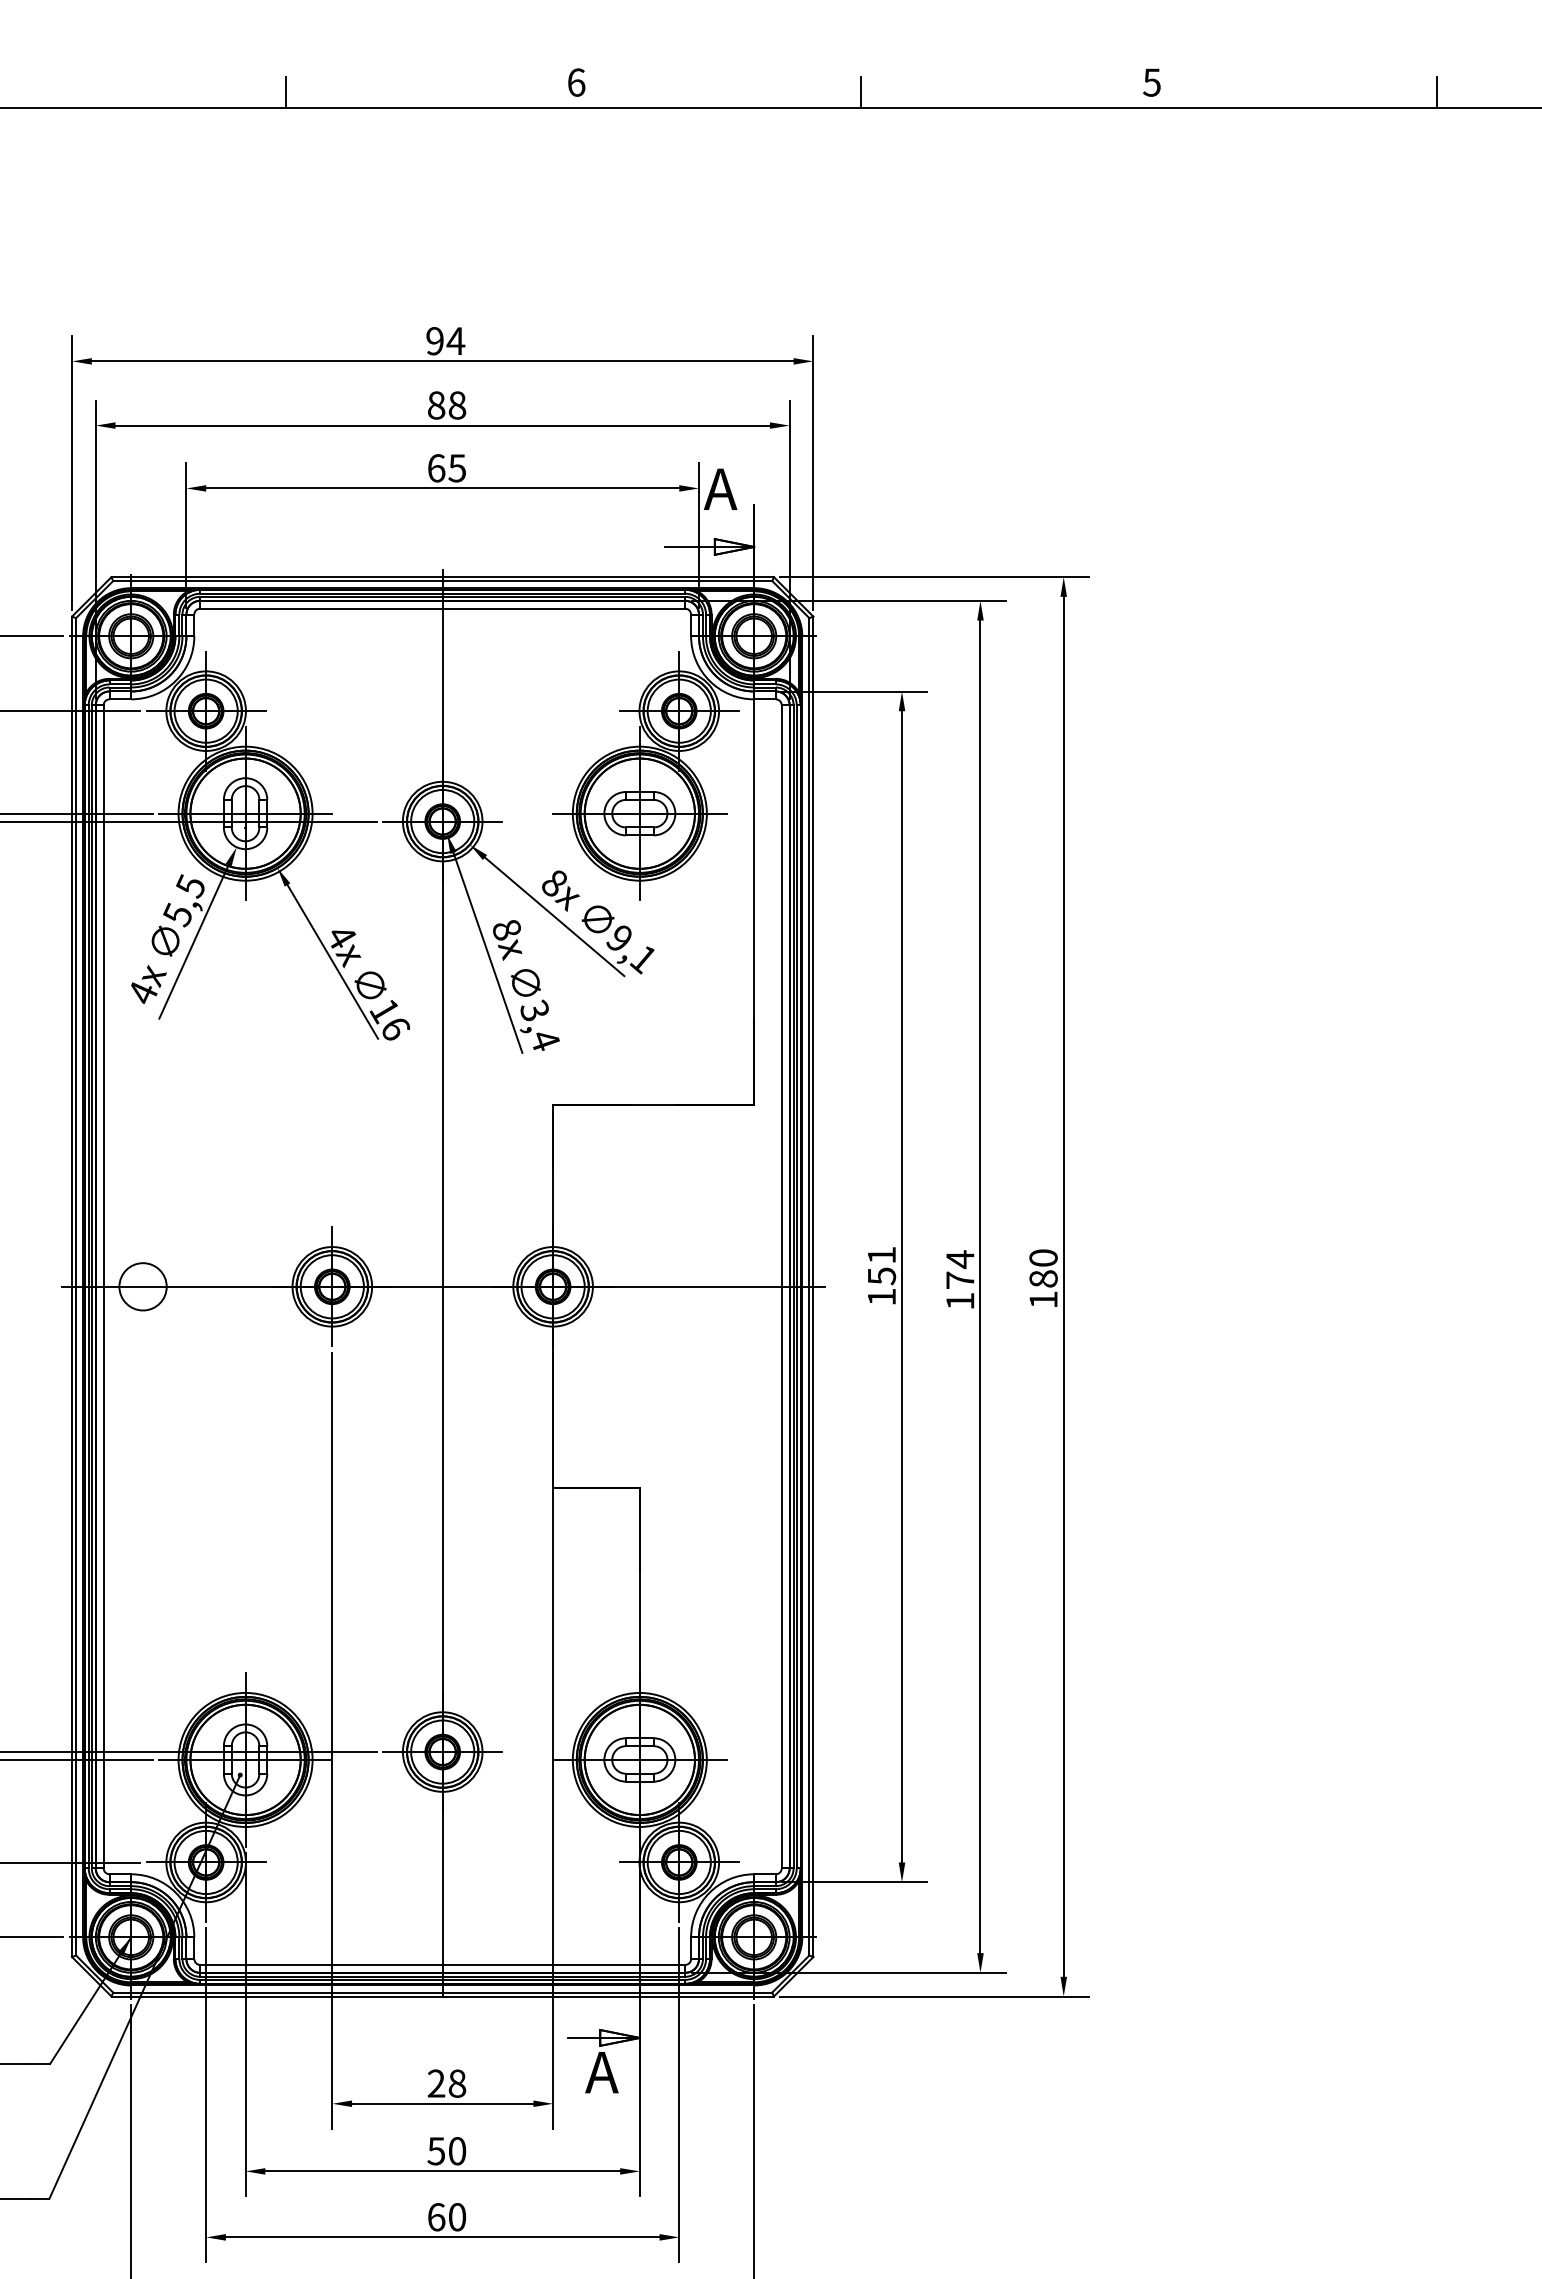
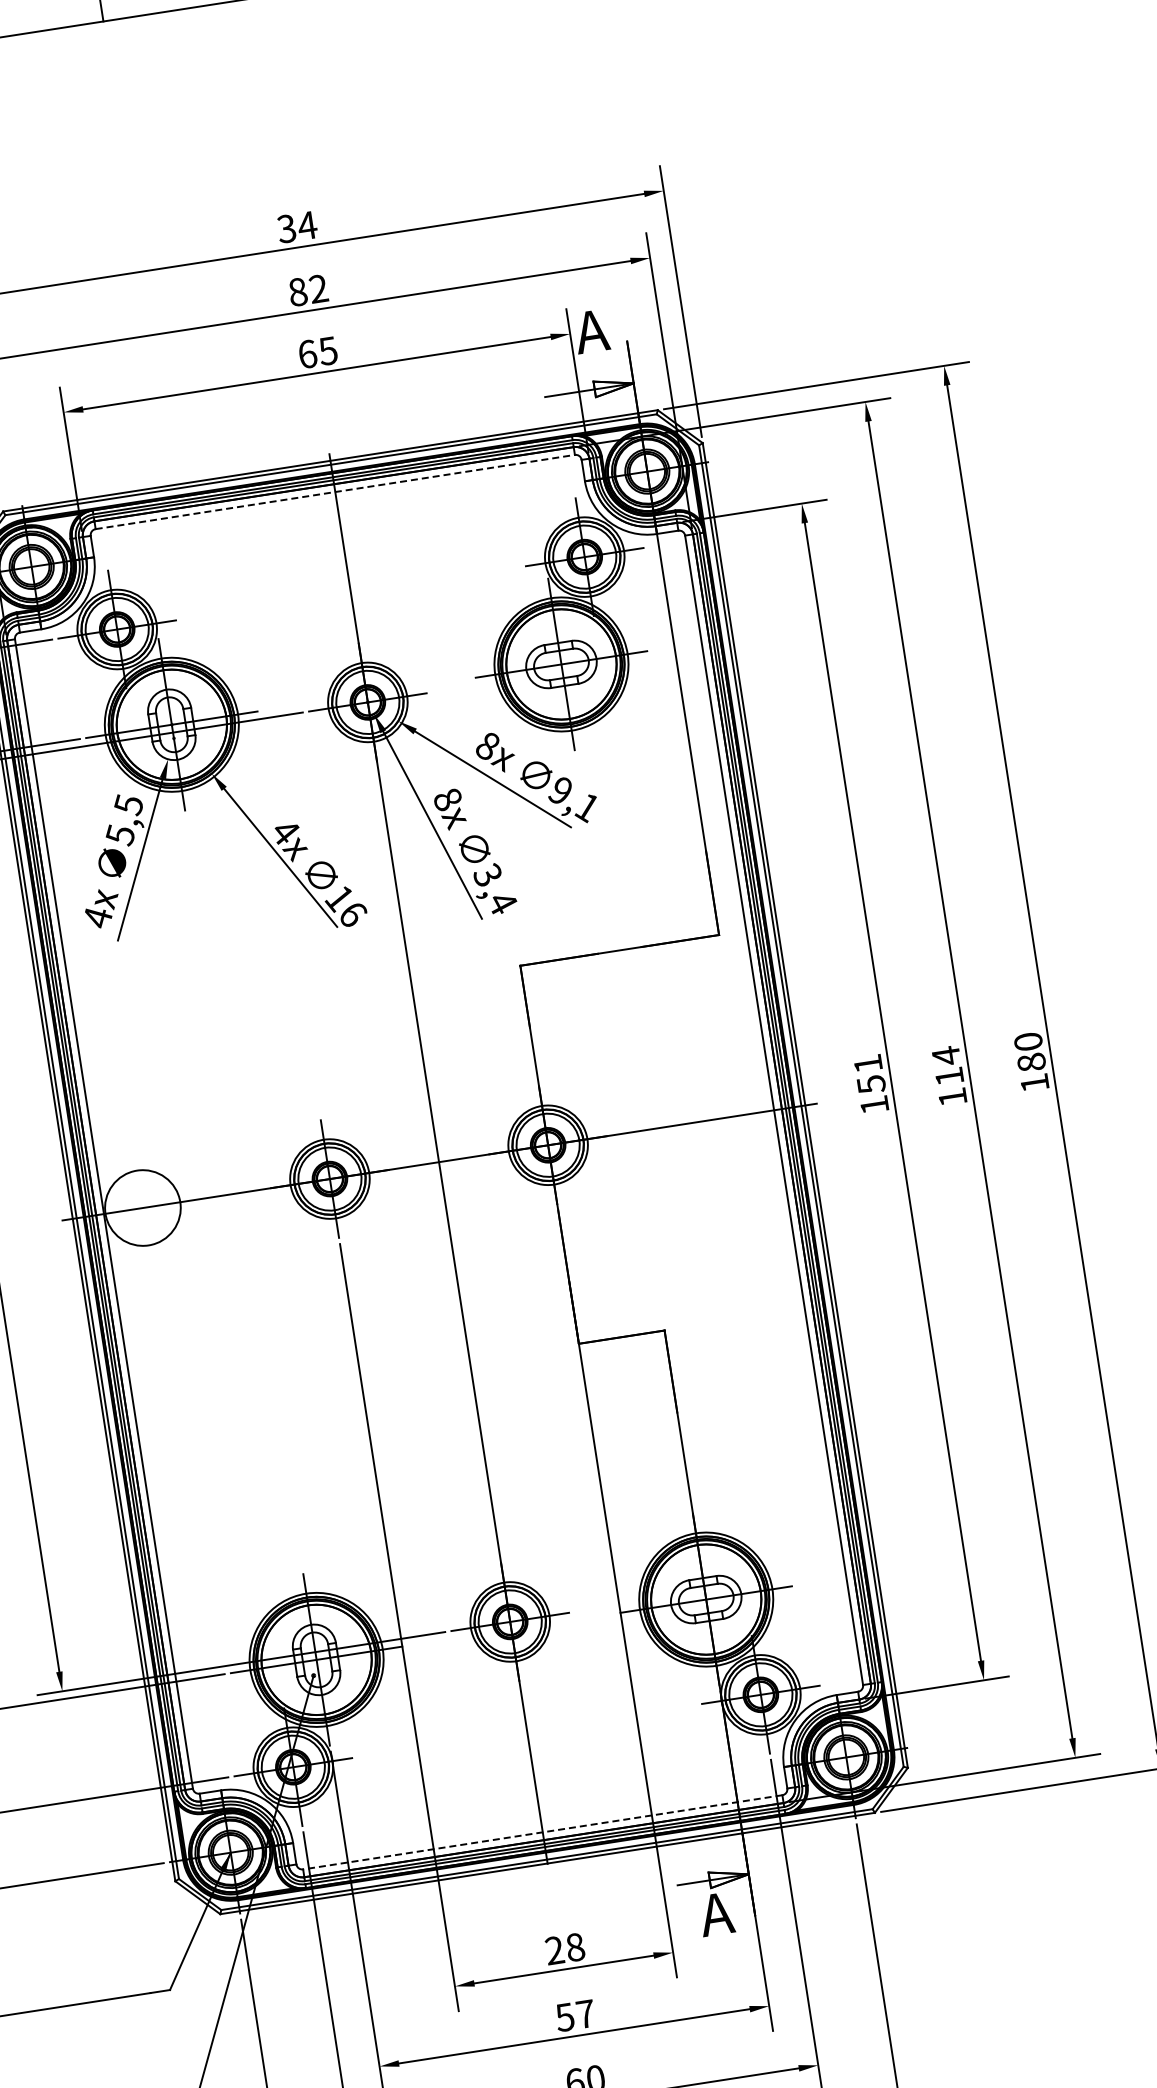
text: (434, 341) -> (286, 229), 94 -> 34
text: (457, 405) -> (318, 288), 88 -> 82
line: (443, 608) -> (336, 491), solid -> dashed
text: (960, 1279) -> (949, 1075), 174 -> 114
circle: (142, 1286) -> (142, 1207), size x1.6
line: (442, 1964) -> (542, 1831), solid -> dashed
text: (457, 2151) -> (585, 2014), 50 -> 57

